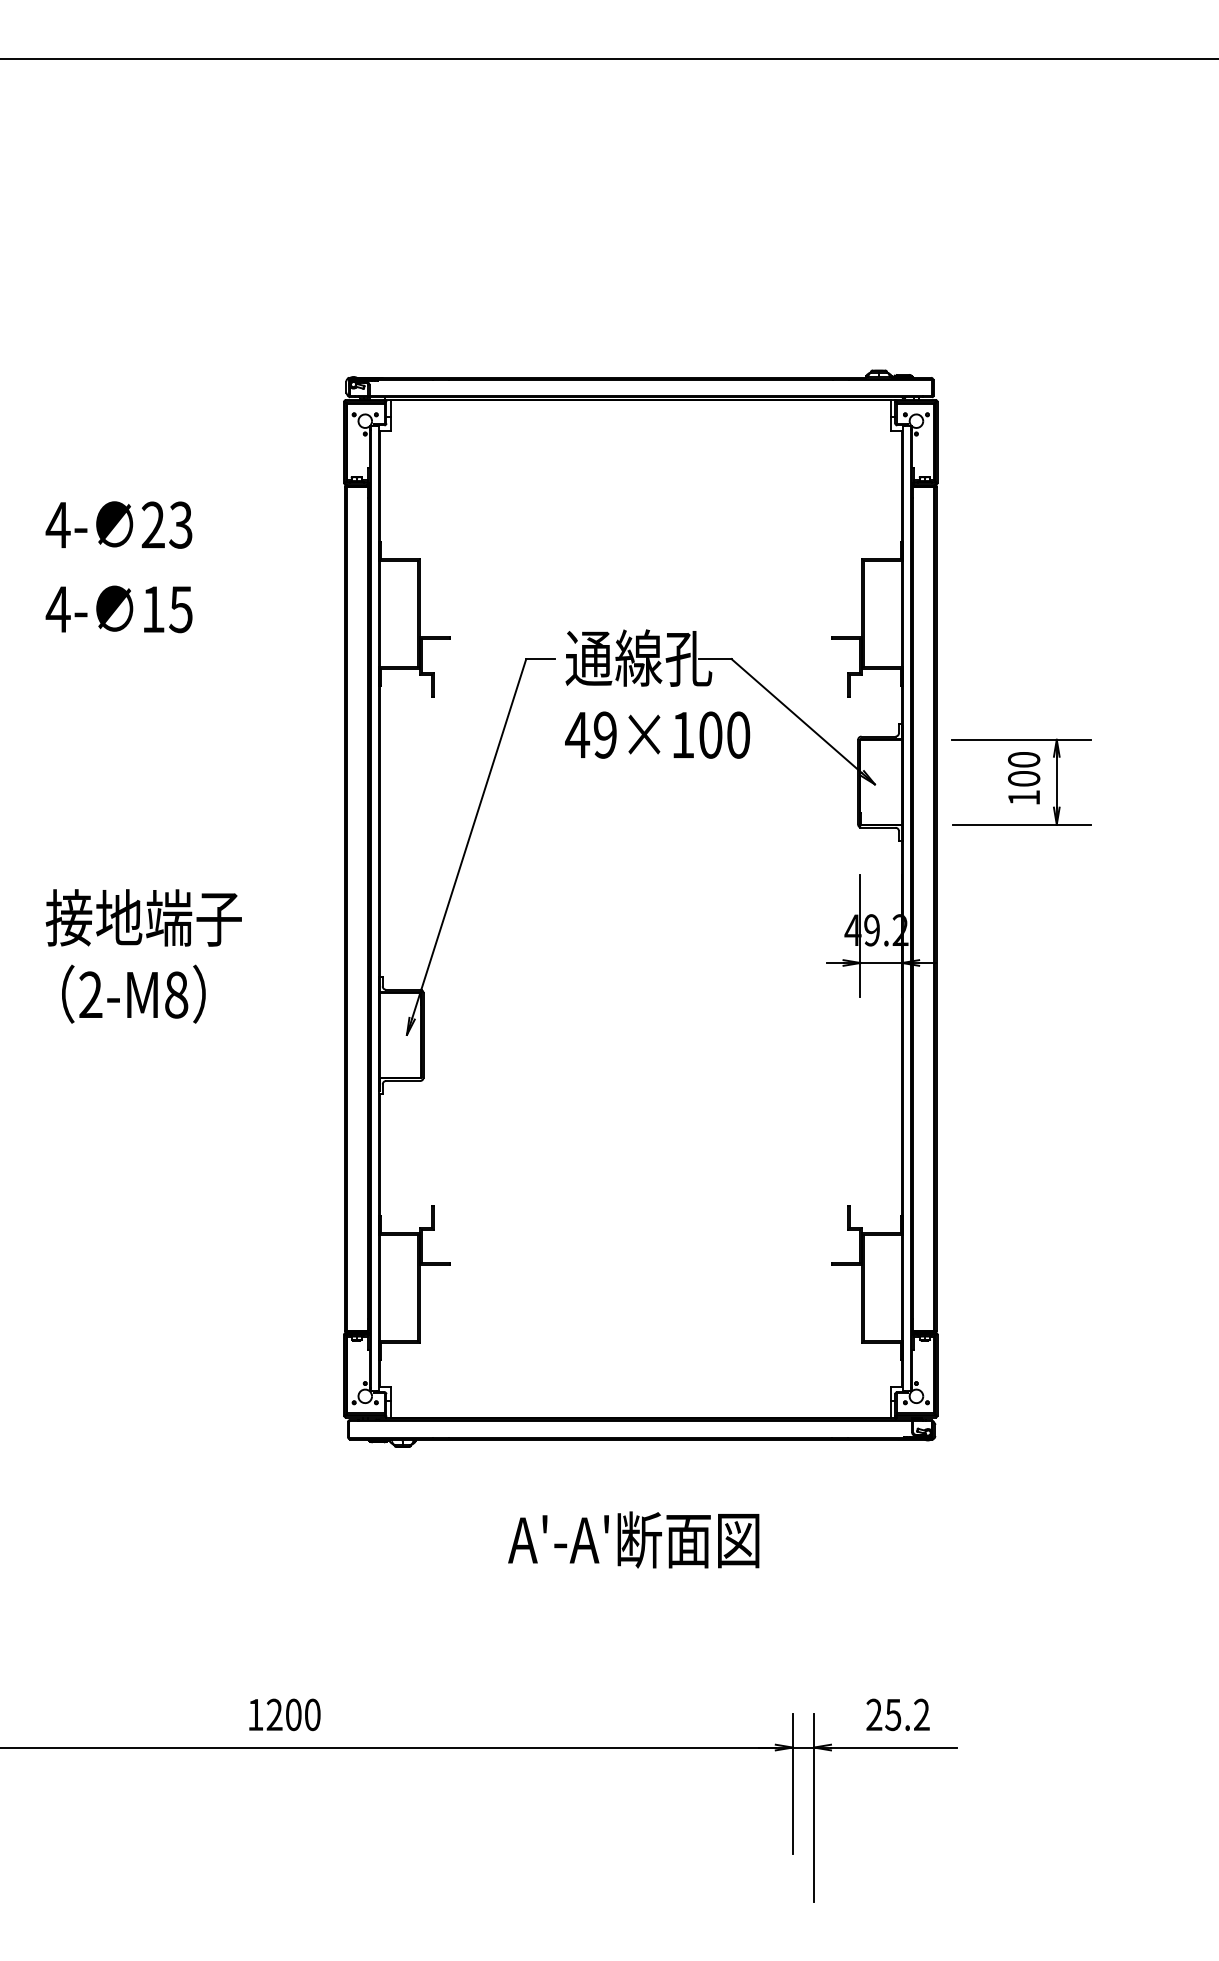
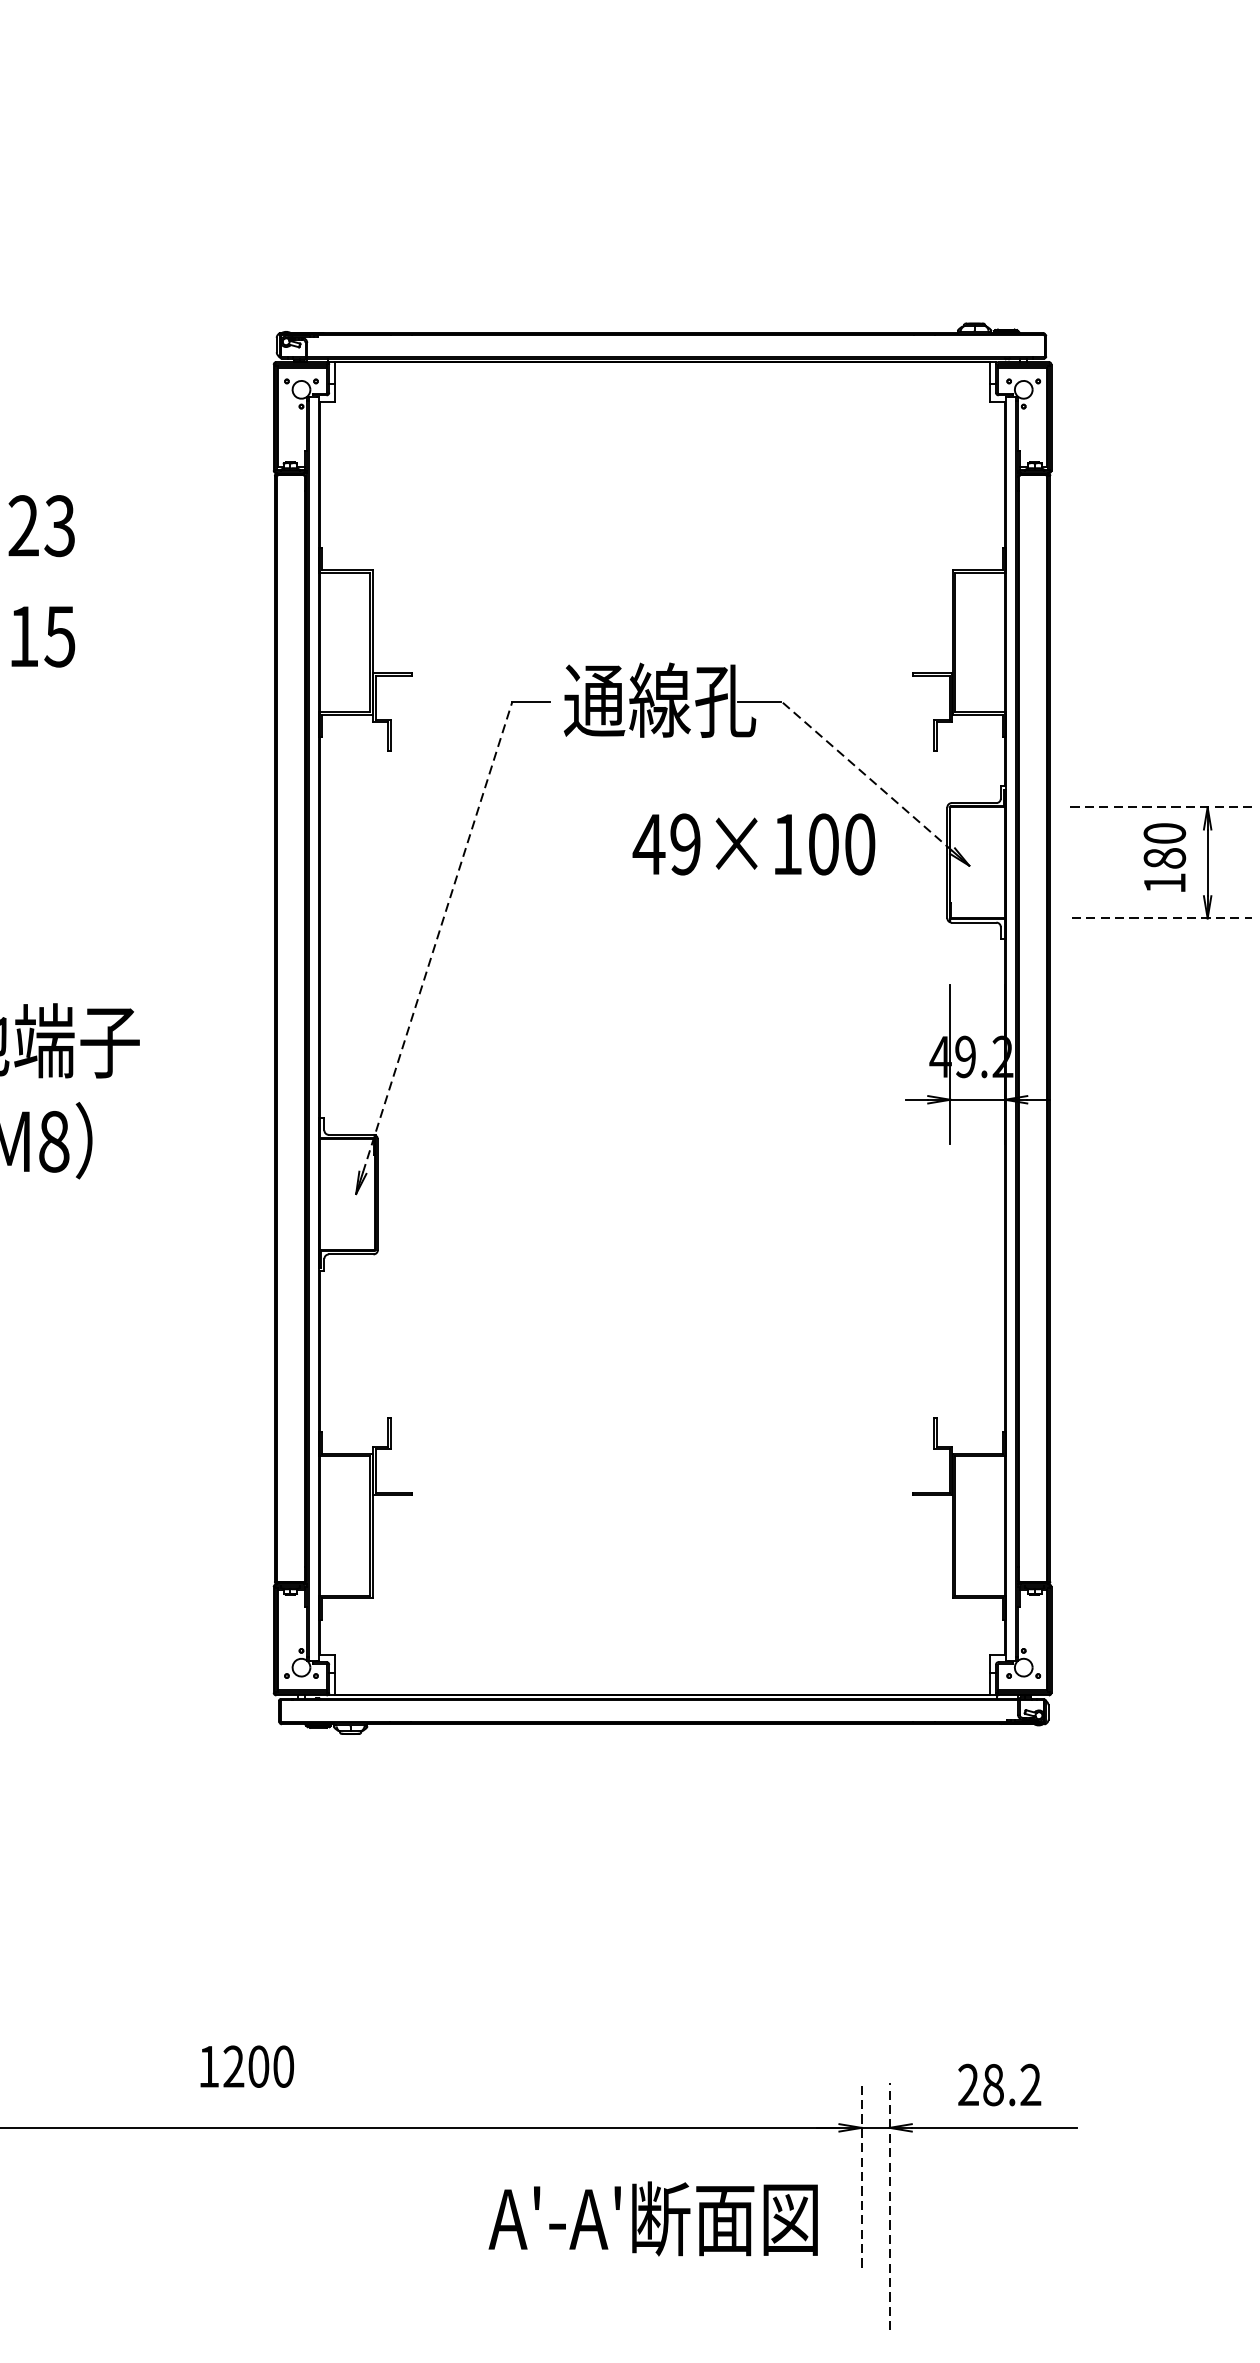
line: (796, 716) -> (866, 776), solid -> dashed
text: (657, 734) -> (753, 843), moved
line: (1021, 739) -> (1161, 806), solid -> dashed
text: (1024, 778) -> (1165, 858), 100 -> 180
line: (1021, 824) -> (1161, 918), solid -> dashed
line: (469, 838) -> (438, 936), solid -> dashed
text: (633, 1539) -> (652, 2218), moved
text: (284, 1714) -> (246, 2066), moved
text: (893, 1714) -> (993, 2084), 25.2 -> 28.2
line: (792, 1783) -> (861, 2174), solid -> dashed
line: (814, 1807) -> (890, 2206), solid -> dashed

